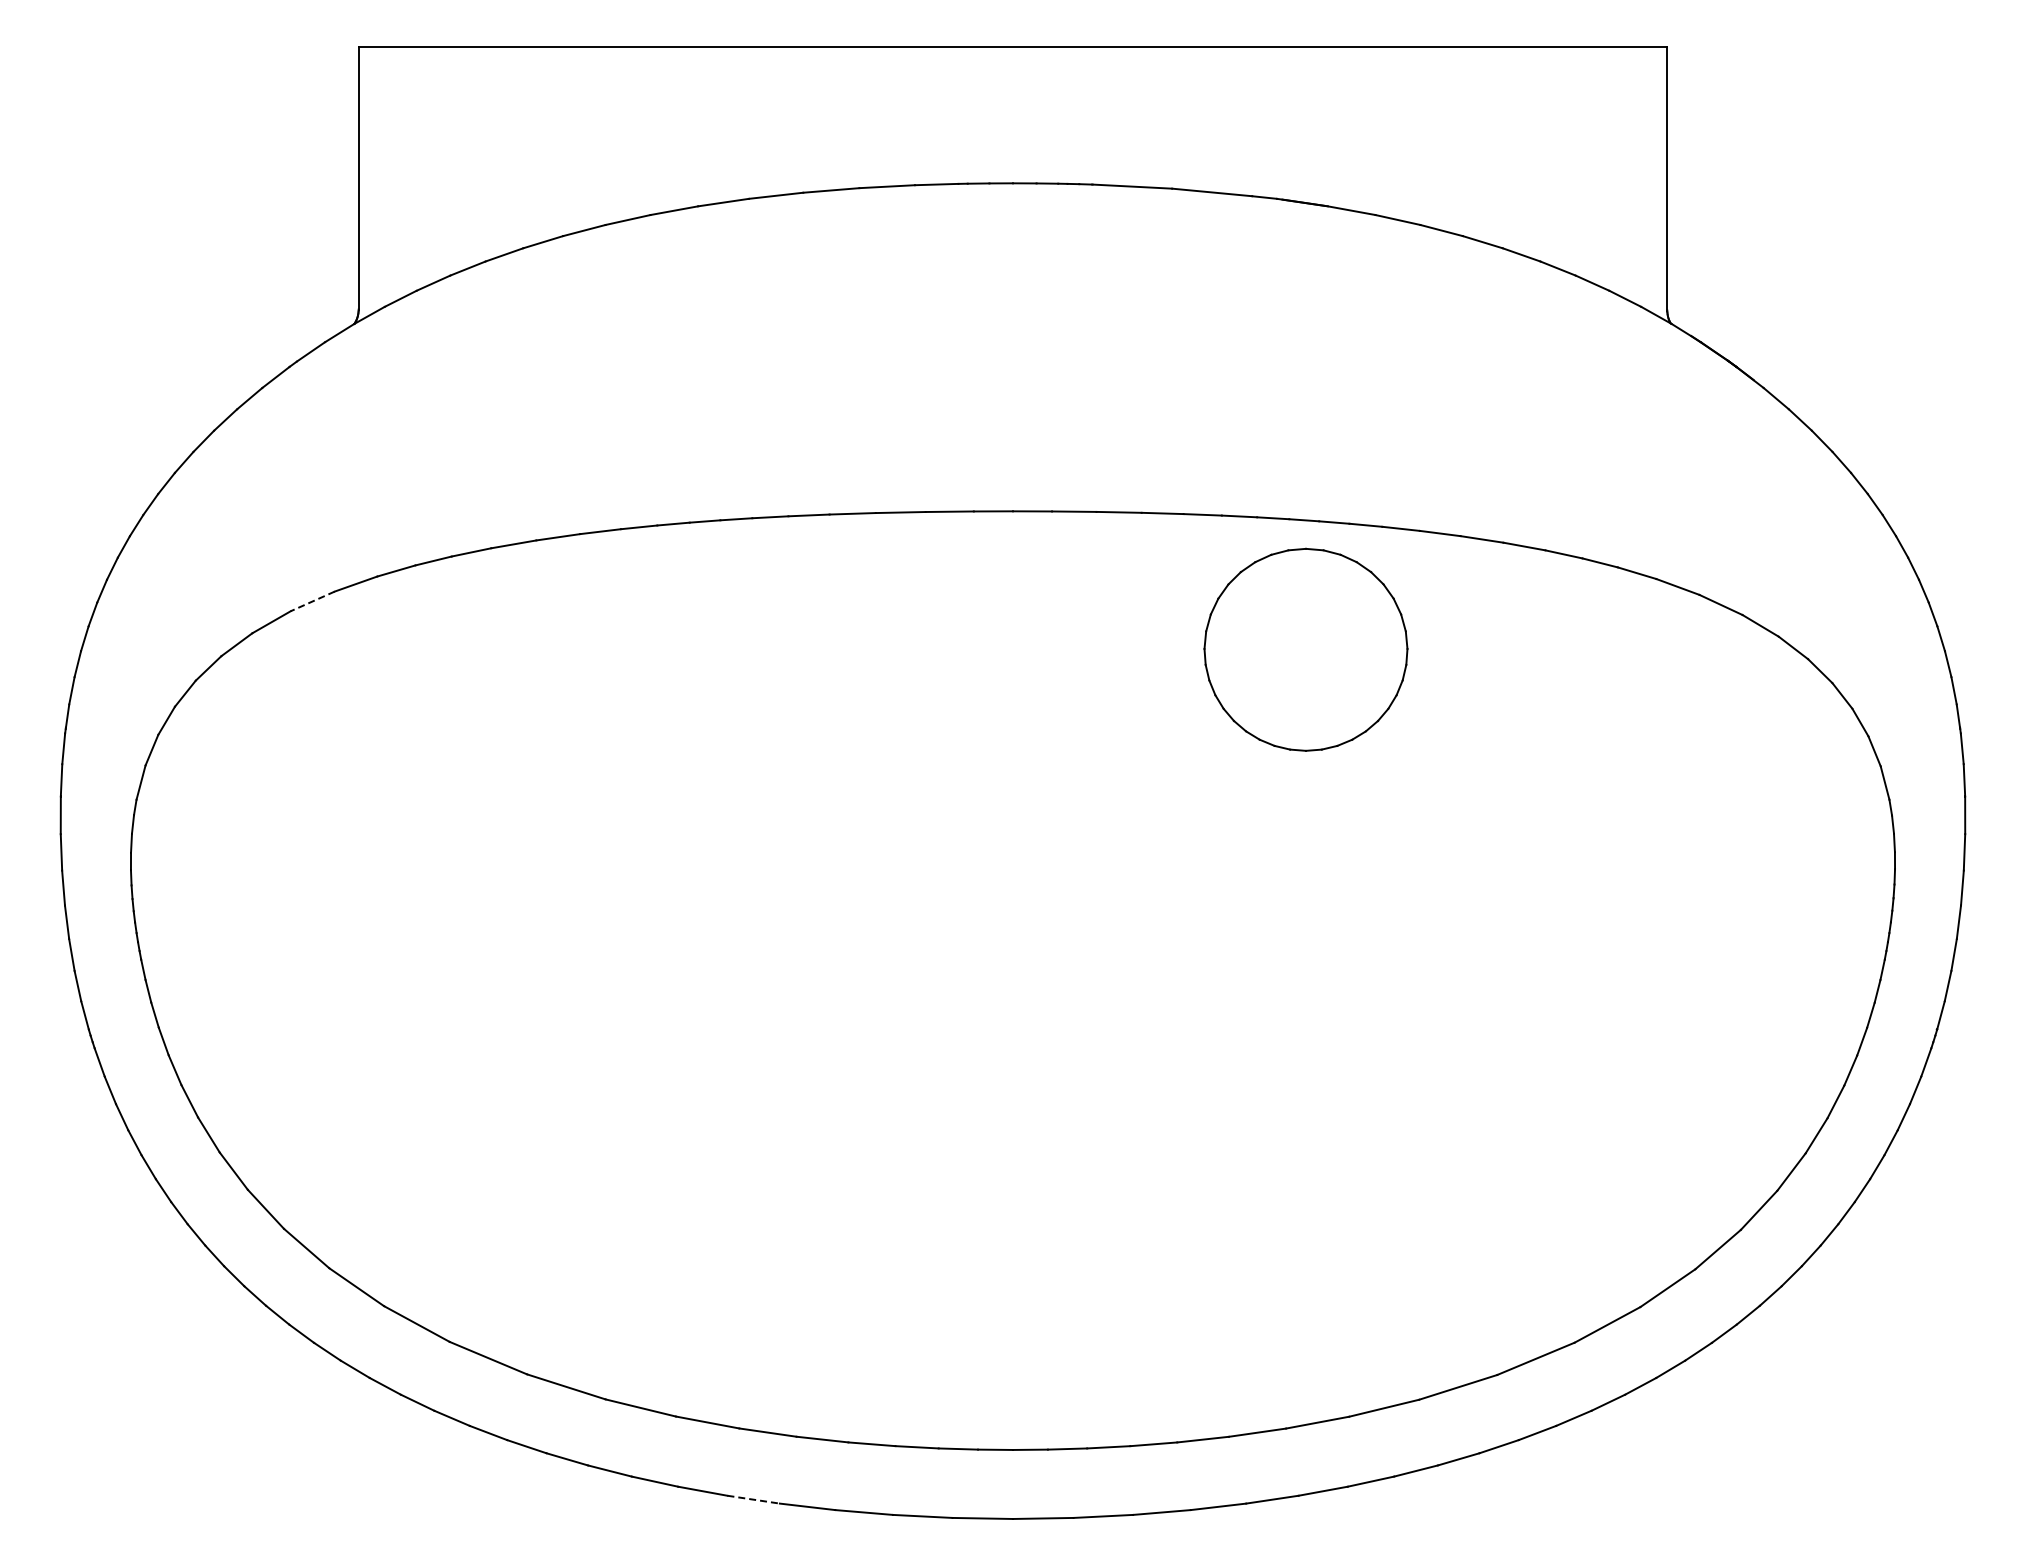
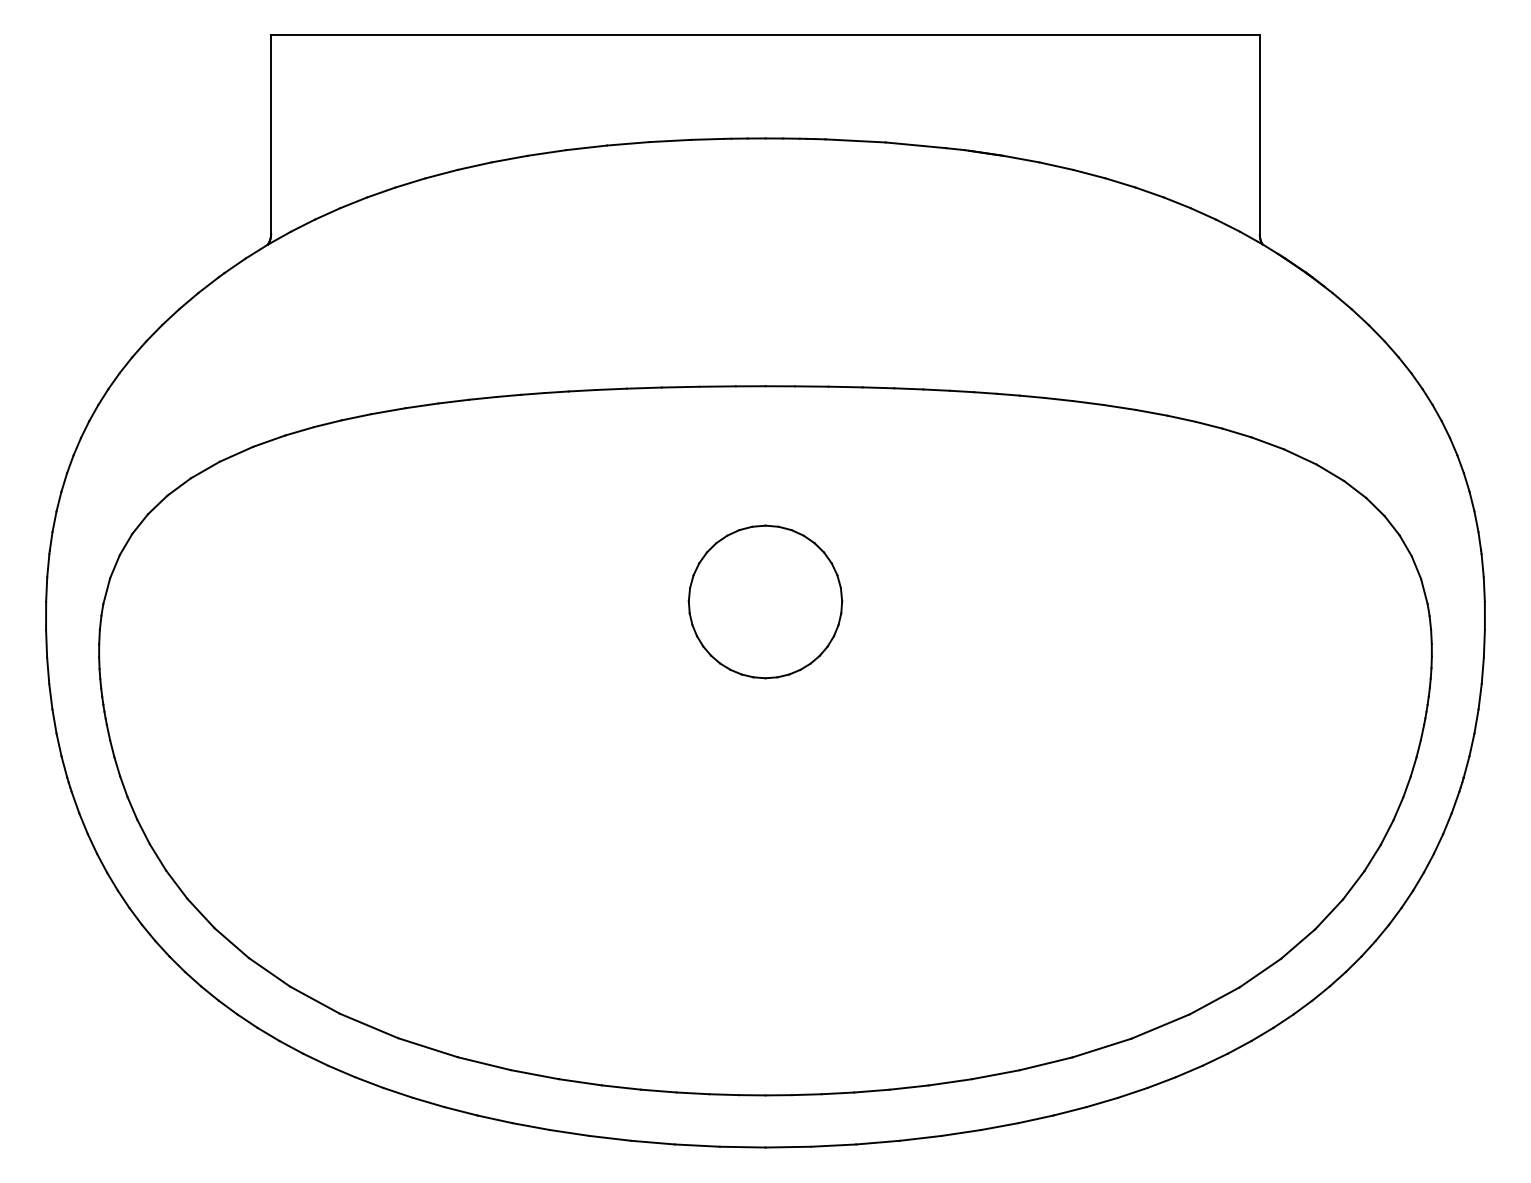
line: (312, 601) -> (236, 454), dashed -> solid
part: (1305, 649) -> (765, 601), moved
line: (753, 1499) -> (569, 1132), dashed -> solid

